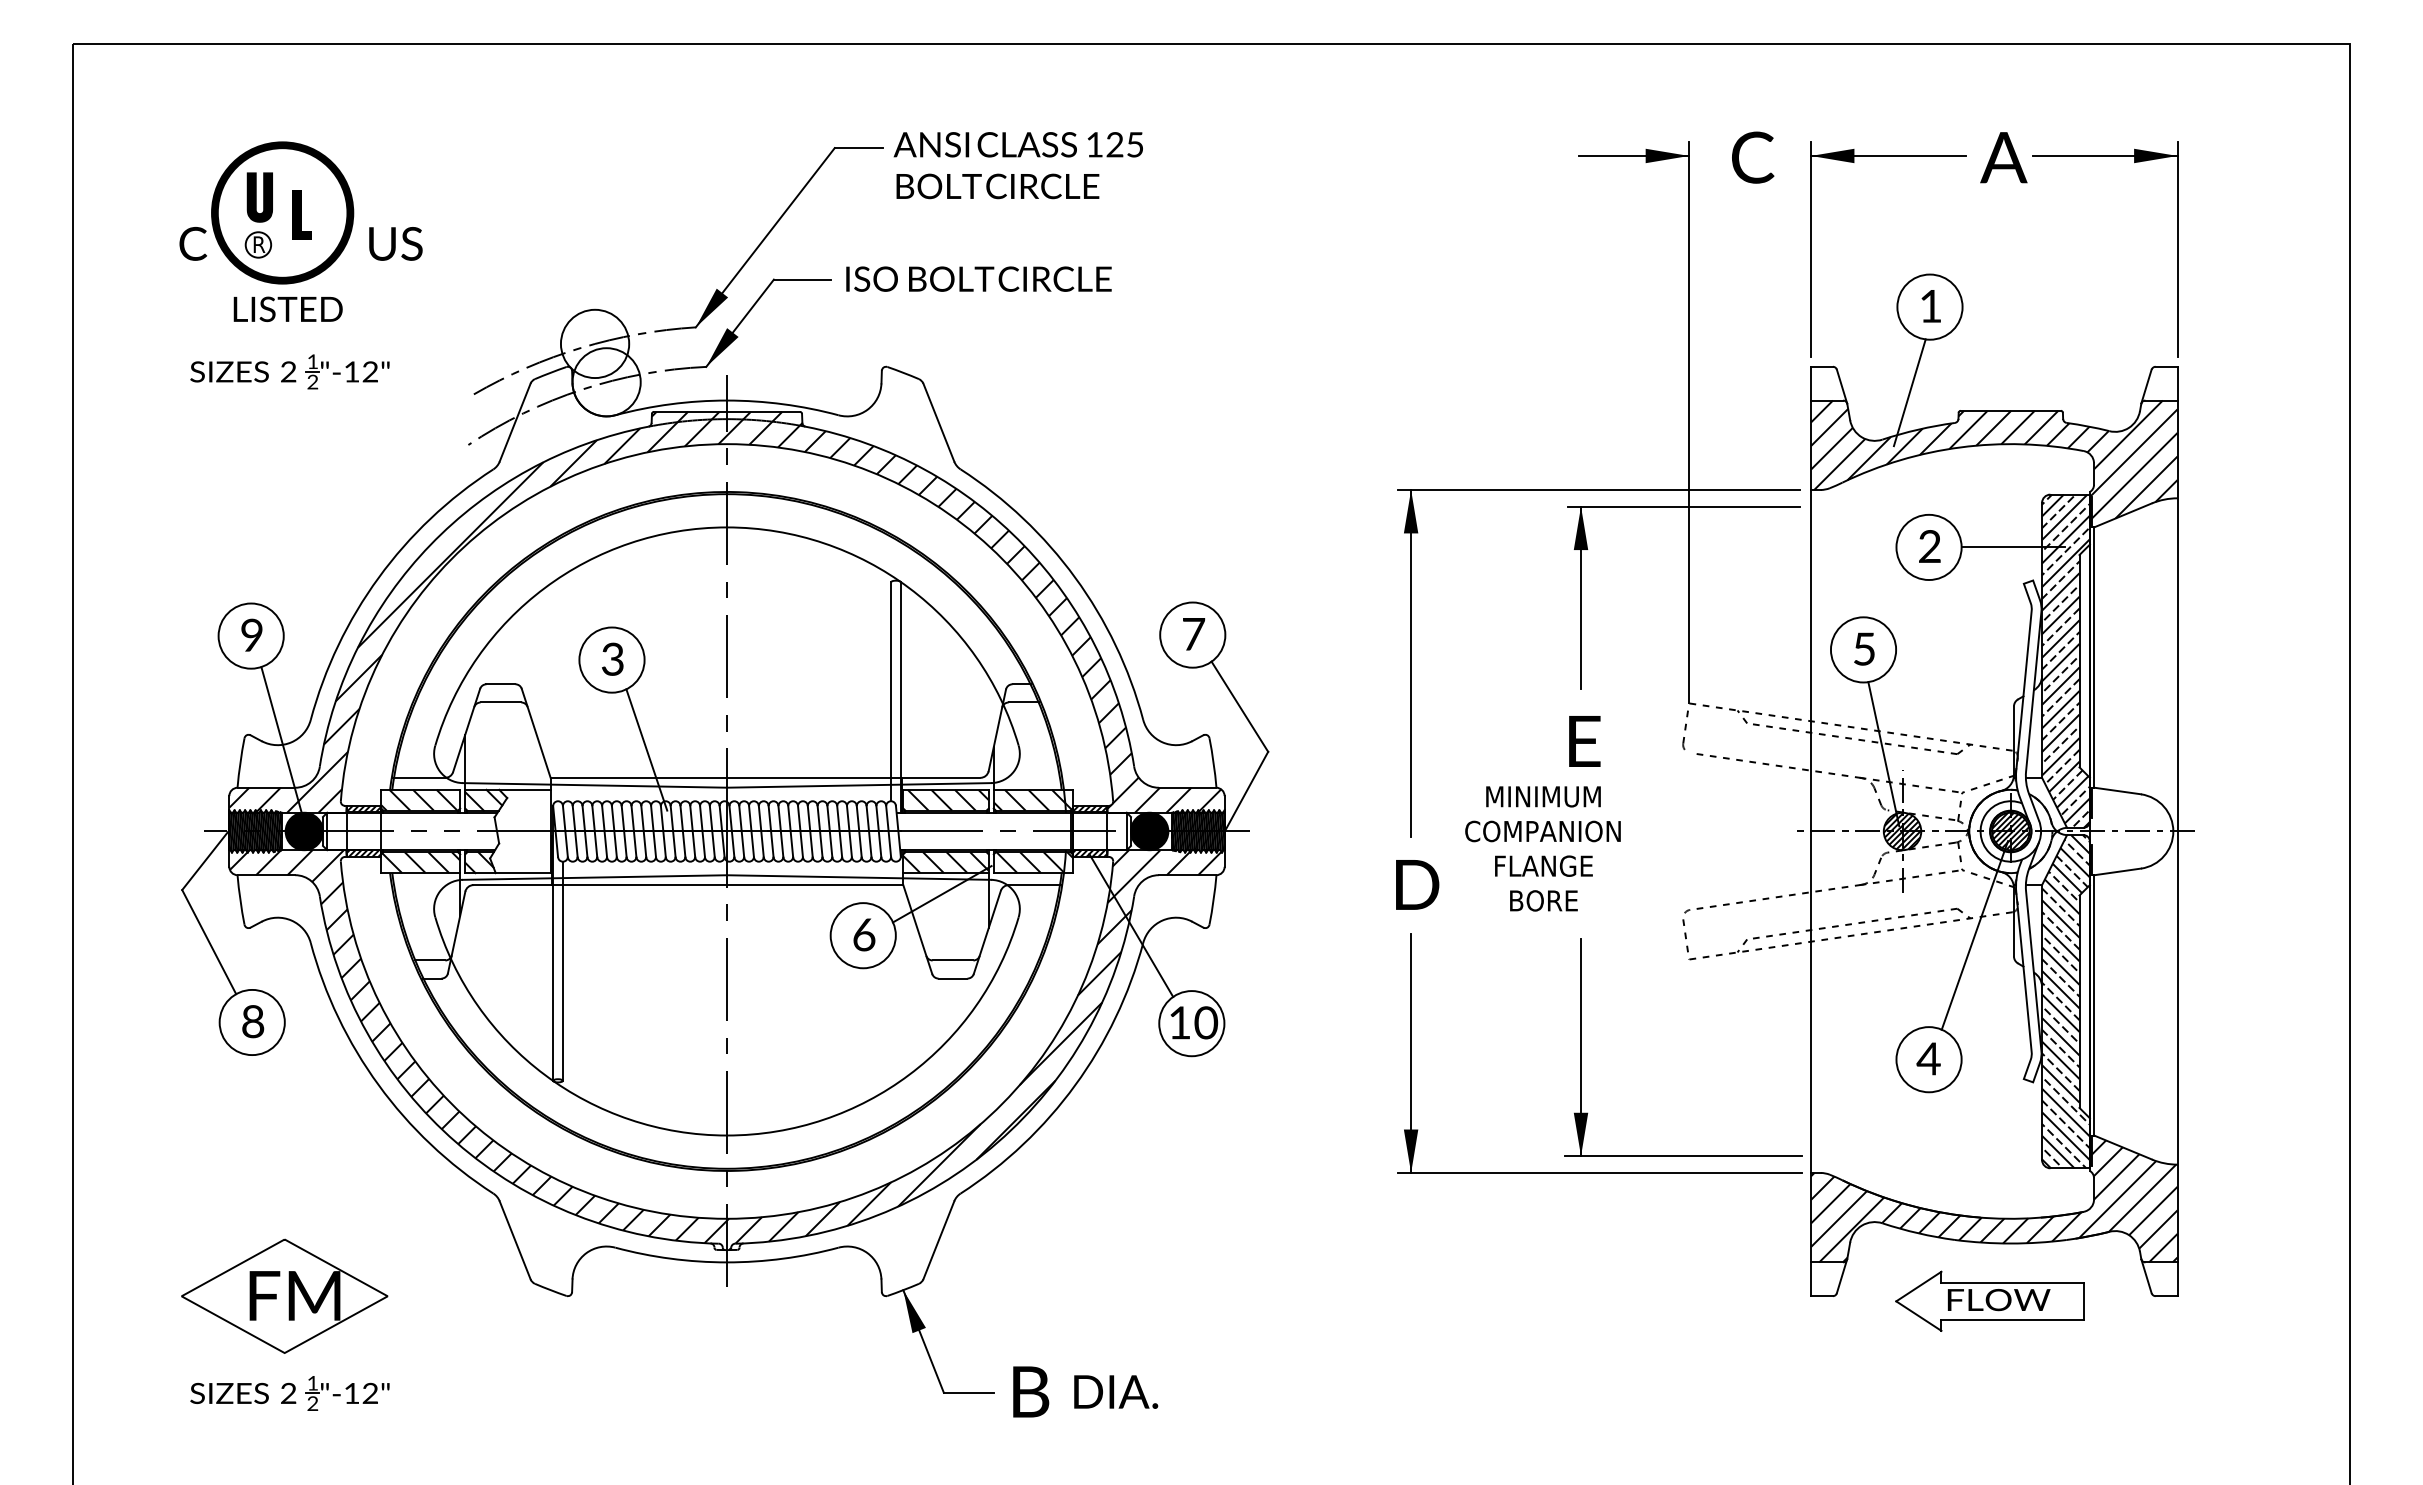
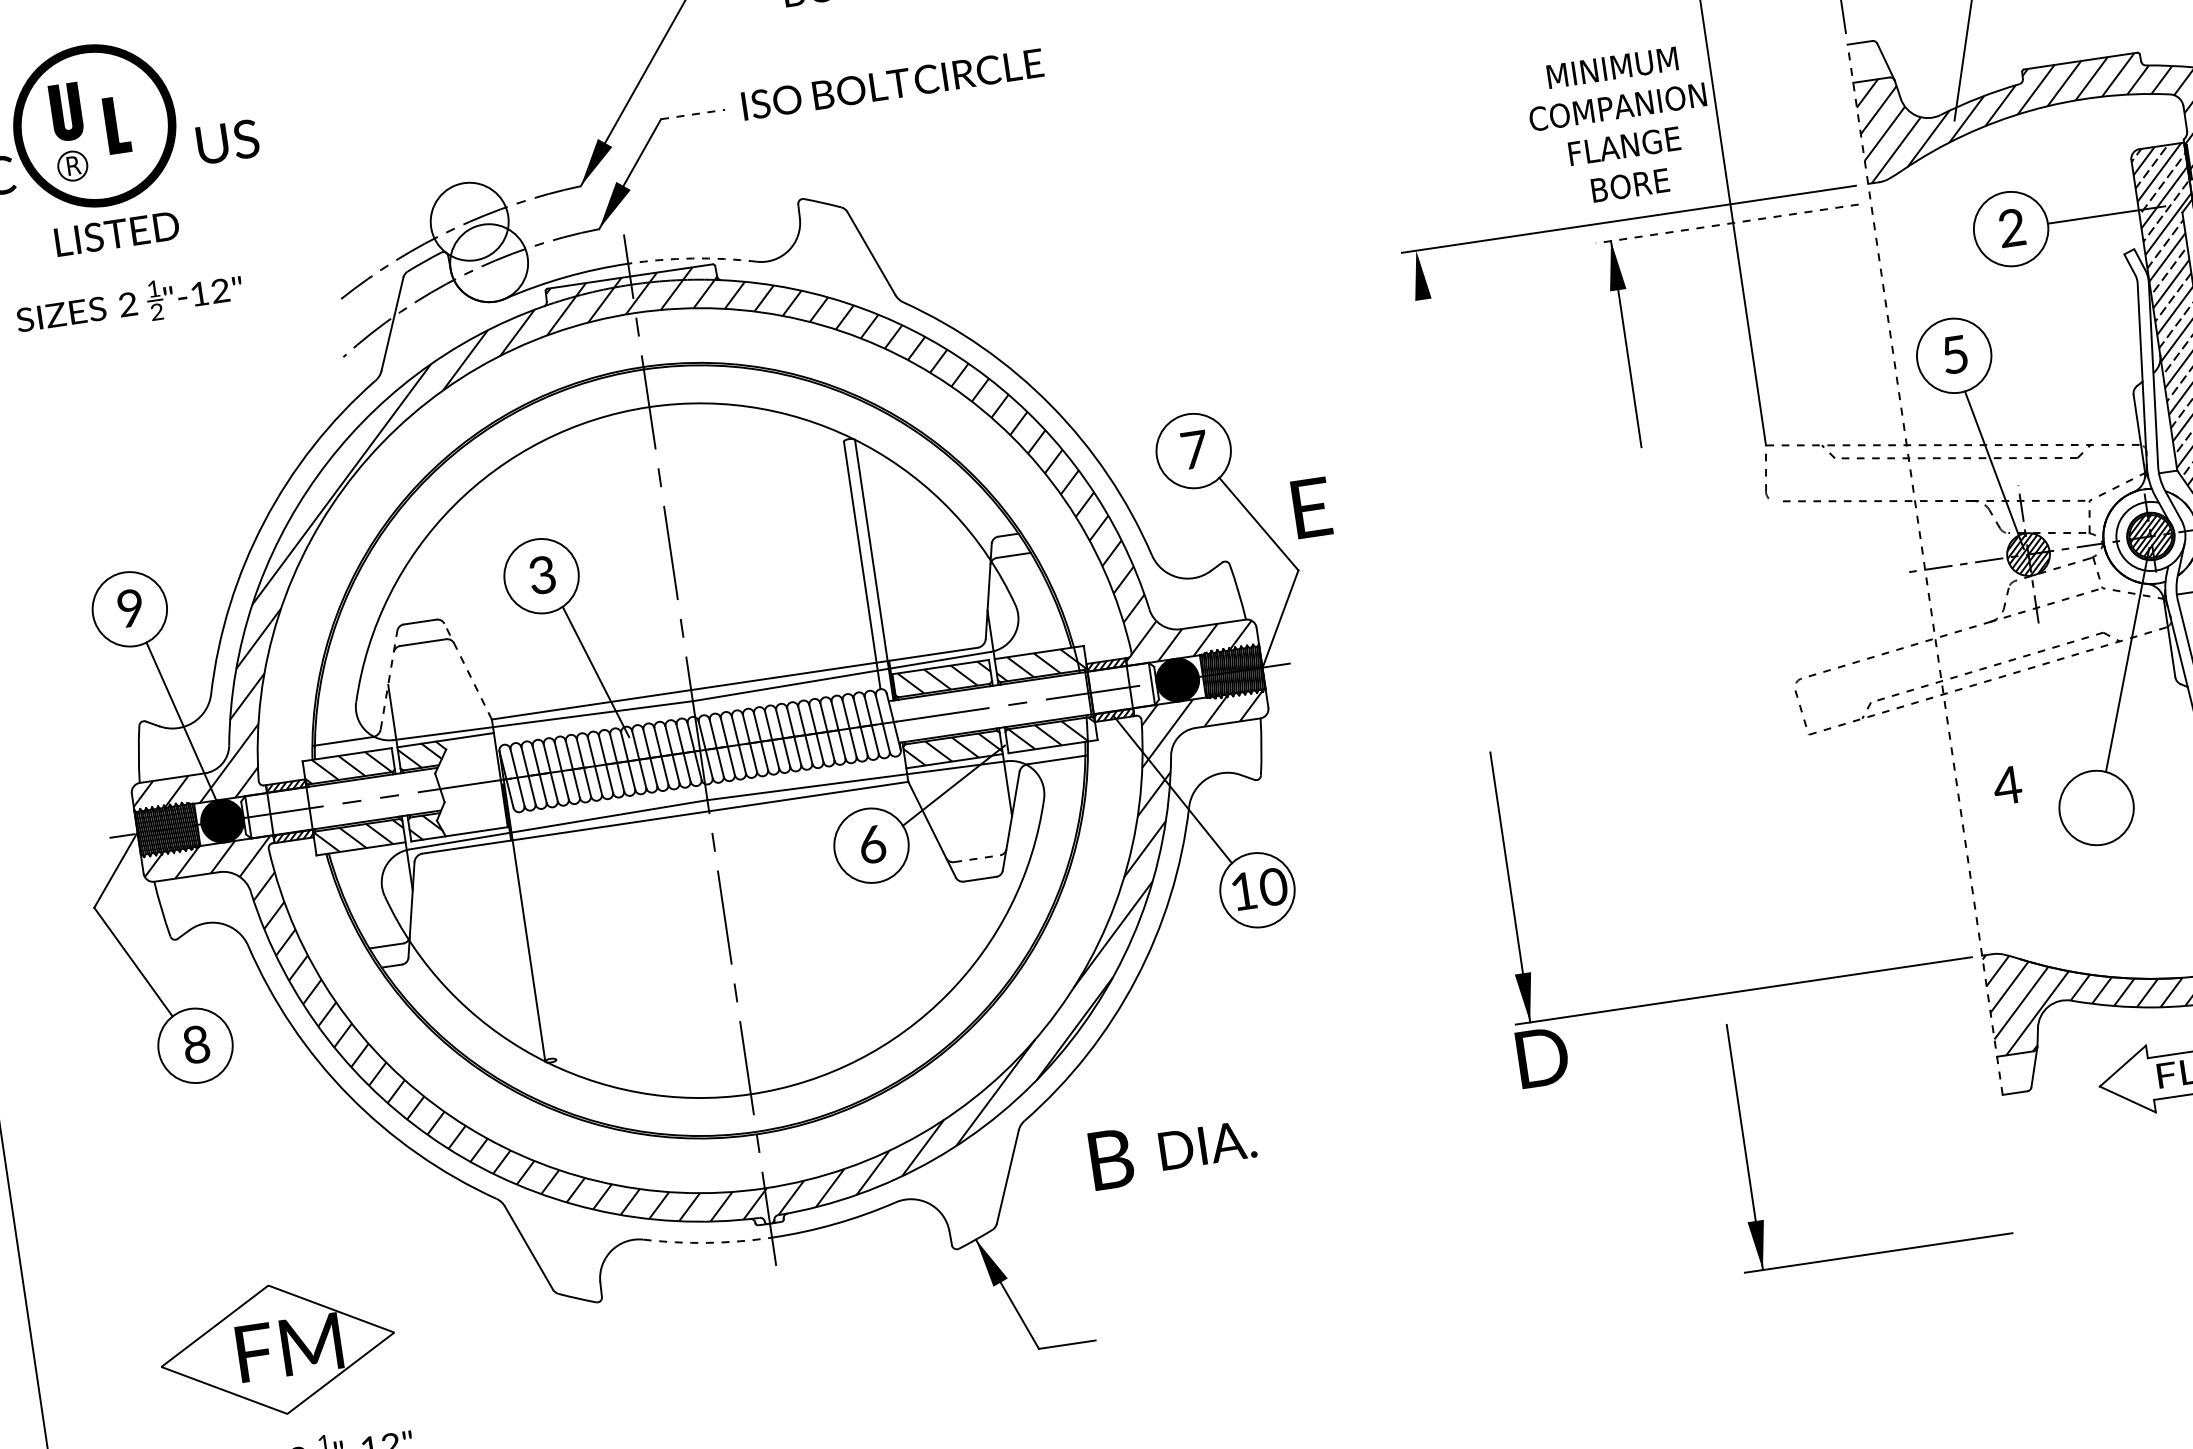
line: (802, 279) -> (693, 114), solid -> dashed
arc: (783, 404) -> (692, 258), solid -> dashed
line: (1683, 506) -> (1726, 223), solid -> dashed
line: (1411, 663) -> (1445, 446), removed
line: (466, 730) -> (388, 680), solid -> dashed
line: (536, 733) -> (468, 671), solid -> dashed
text: (1584, 741) -> (1311, 508), moved
line: (1811, 831) -> (1925, 569), solid -> dashed
text: (1542, 848) -> (1620, 126), moved
text: (1417, 884) -> (1542, 1057), moved
line: (953, 960) -> (977, 858), solid -> dashed
line: (562, 970) -> (537, 935), removed
part: (1581, 1047) -> (1745, 1147), moved
text: (1928, 1058) -> (2007, 785), moved
arc: (670, 1258) -> (707, 1242), solid -> dashed
text: (1085, 1391) -> (1173, 1149), moved

